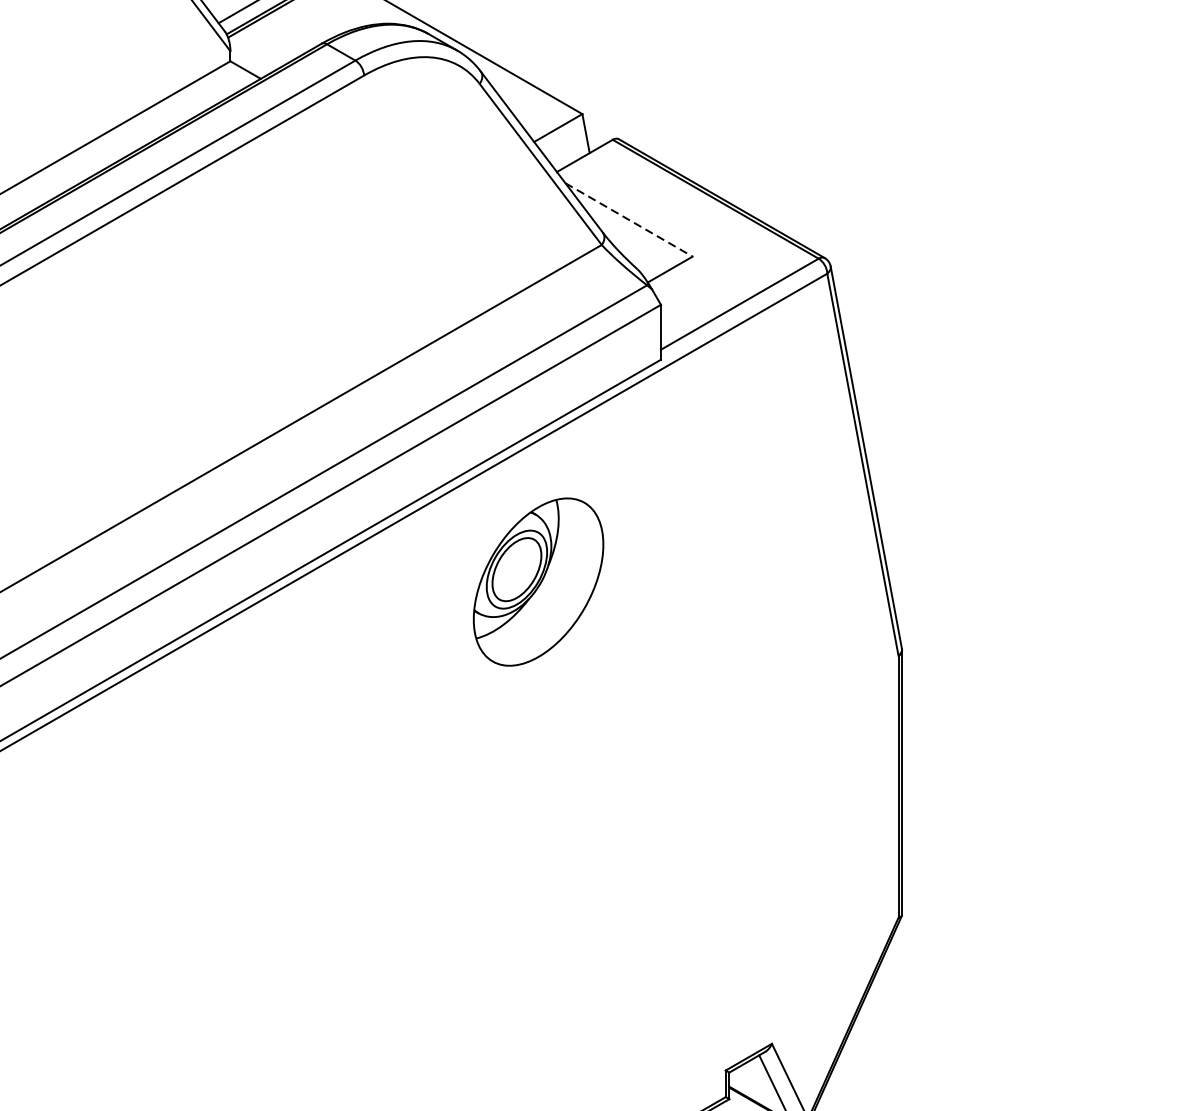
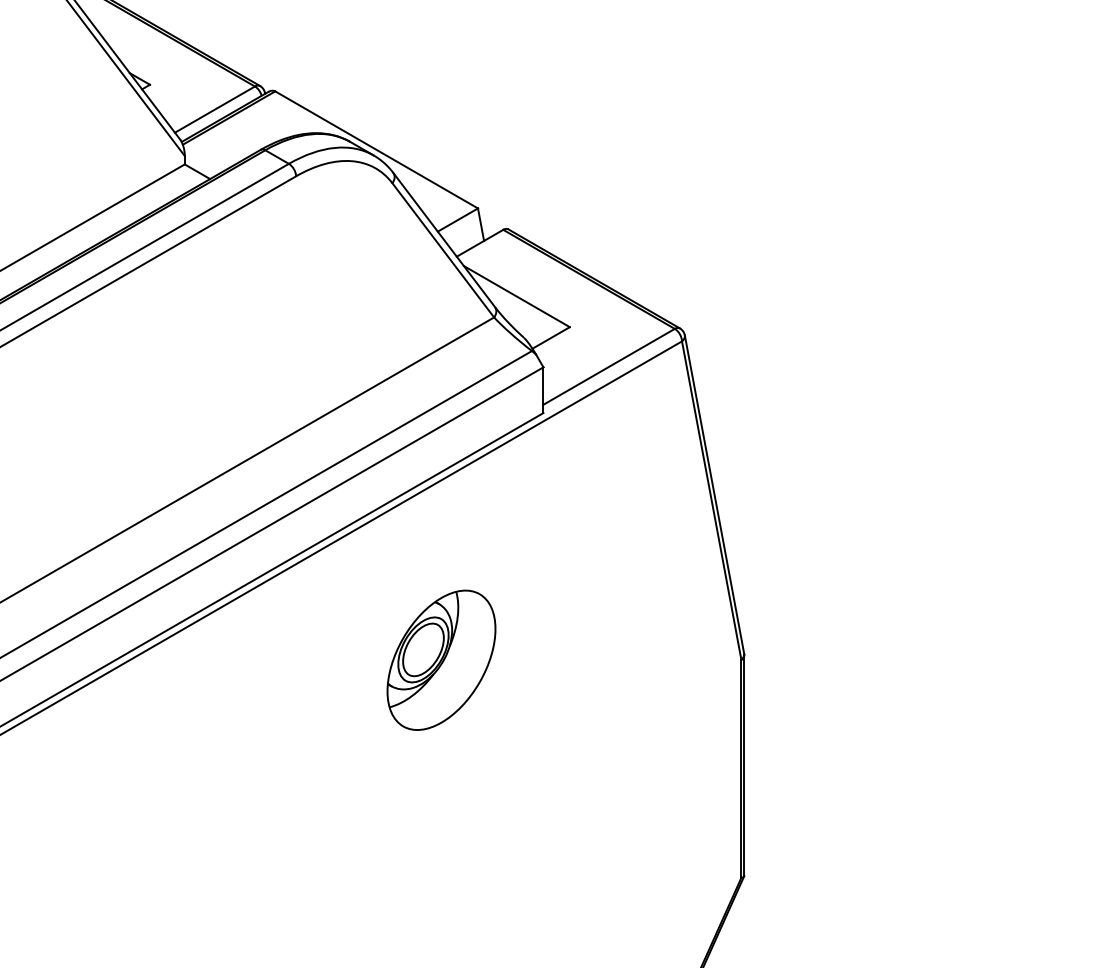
line: (629, 219) -> (517, 296), dashed -> solid
part: (538, 581) -> (441, 659), moved

